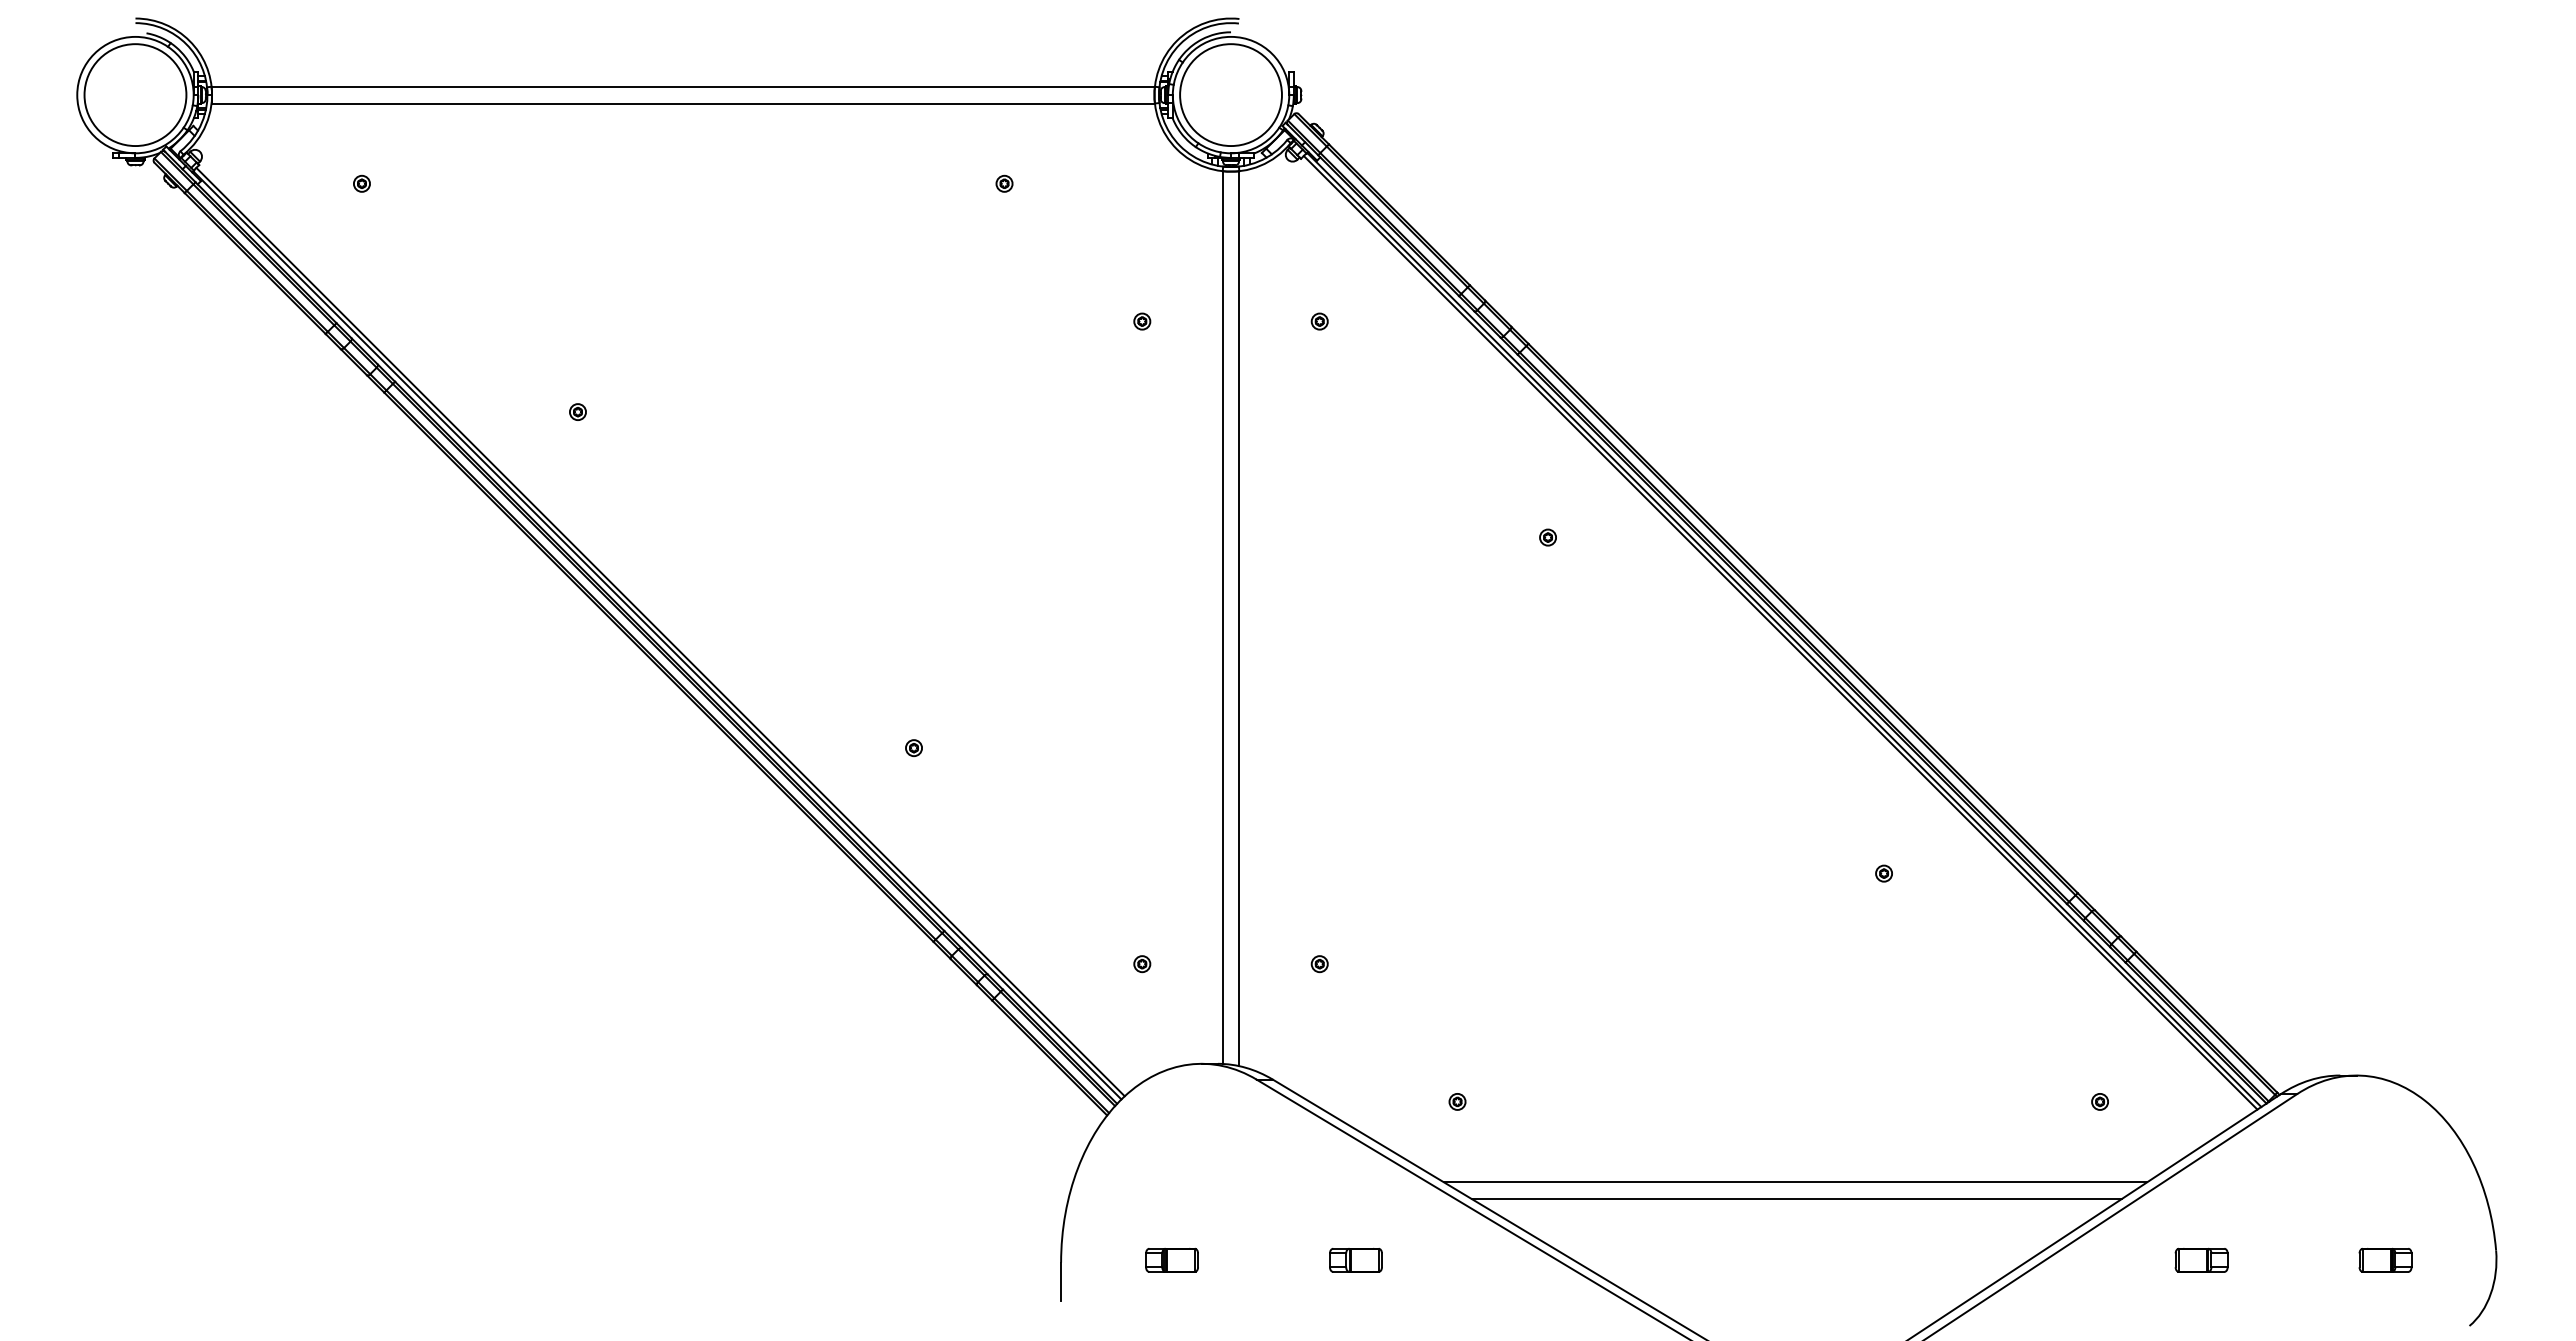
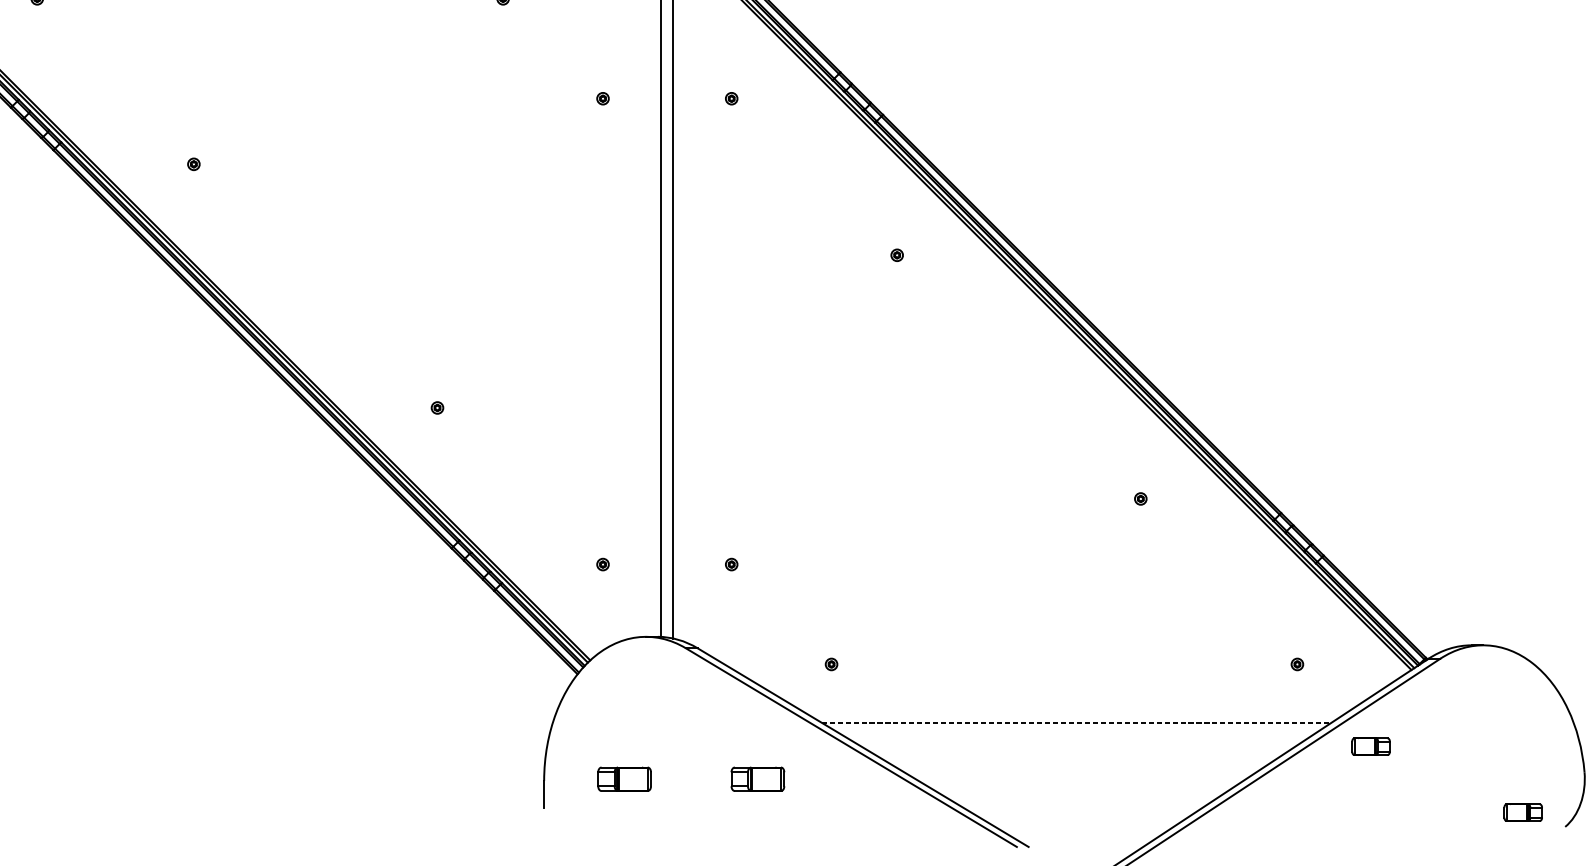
line: (1795, 1182) -> (1076, 722), solid -> dashed
line: (1796, 1199) -> (1077, 735), removed
part: (2201, 1259) -> (1370, 746), moved
part: (2385, 1259) -> (1523, 812), moved
part: (1171, 1260) -> (624, 779), size x1.4
part: (1355, 1260) -> (757, 779), size x1.4

